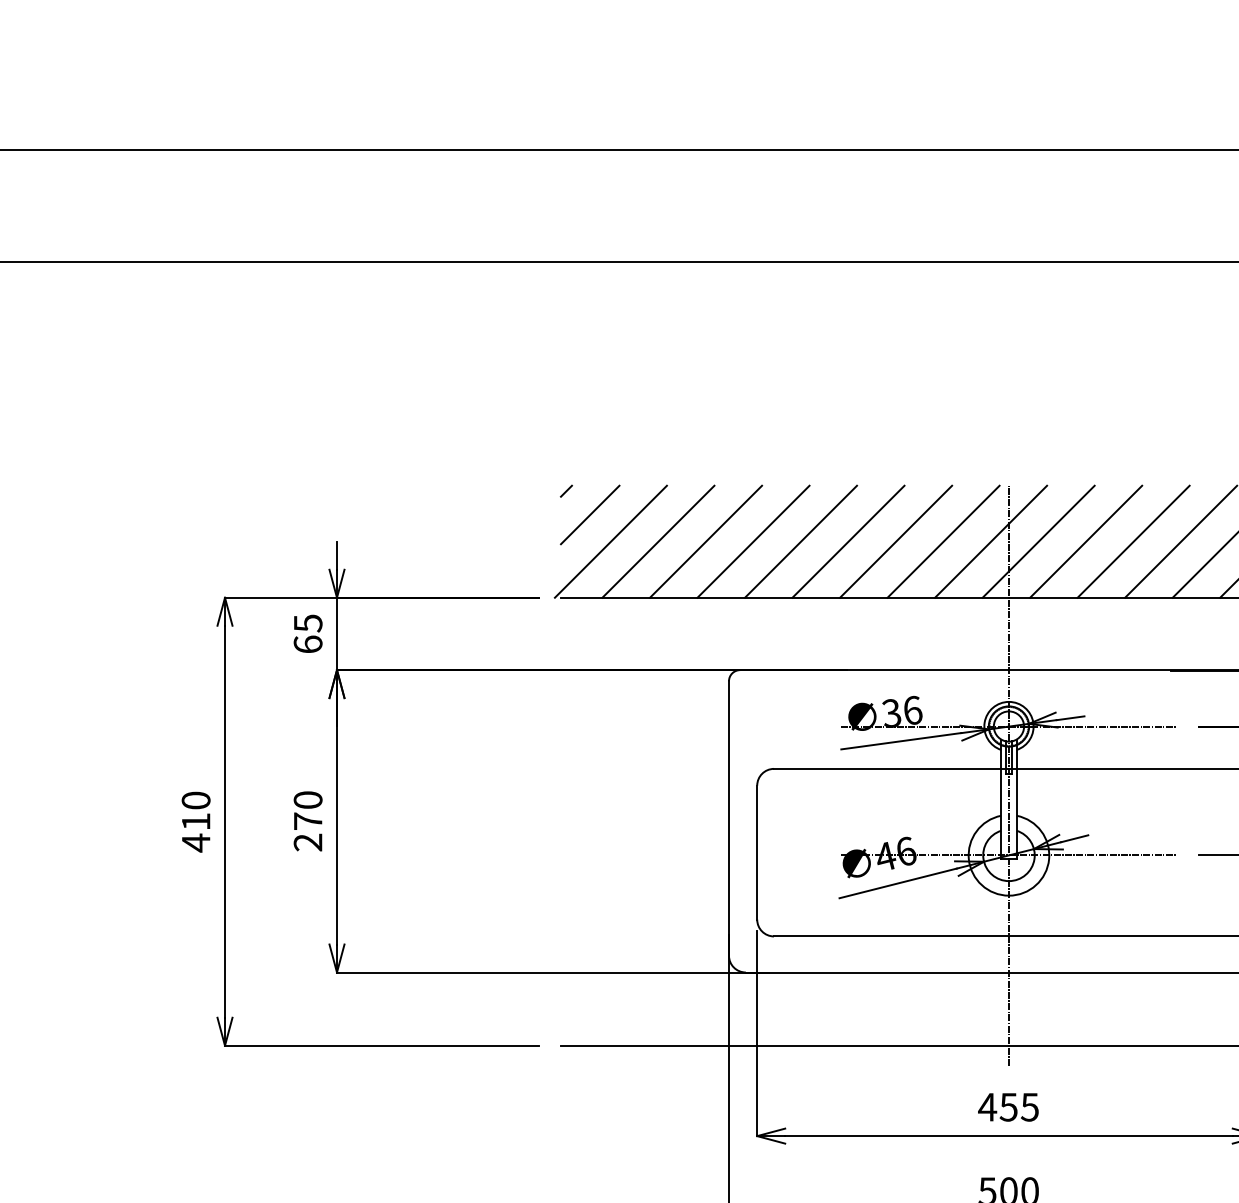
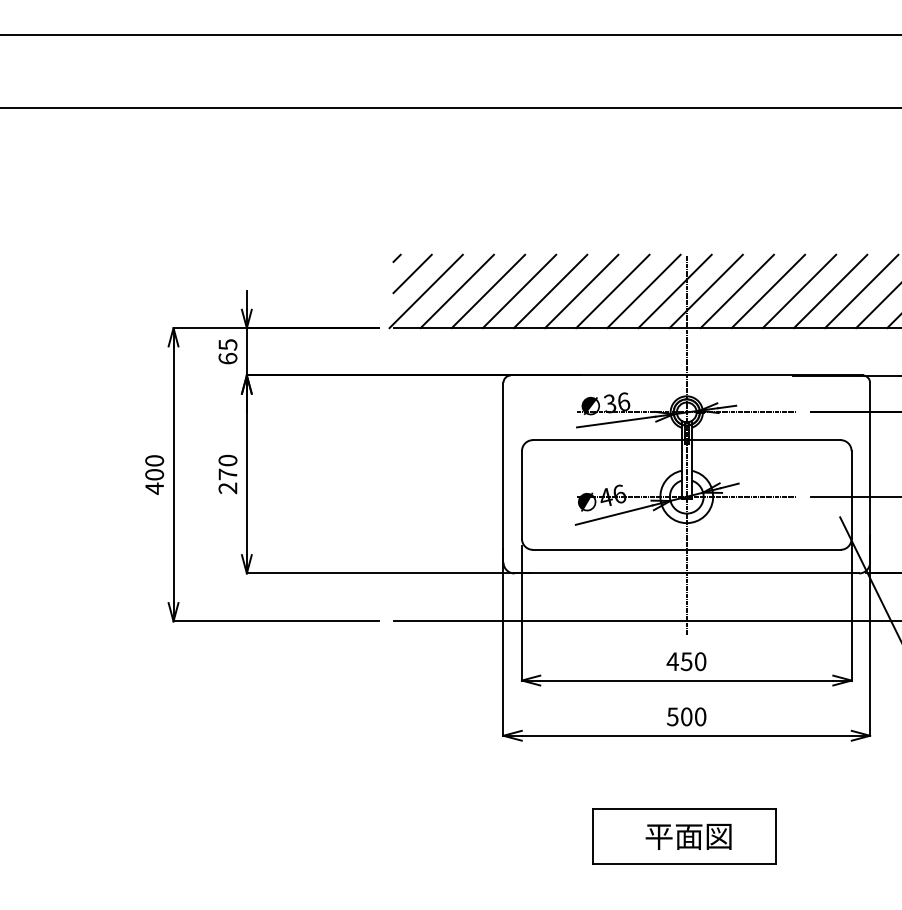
text: (195, 821) -> (154, 474), 410 -> 400
text: (1029, 1106) -> (700, 661), 455 -> 450

